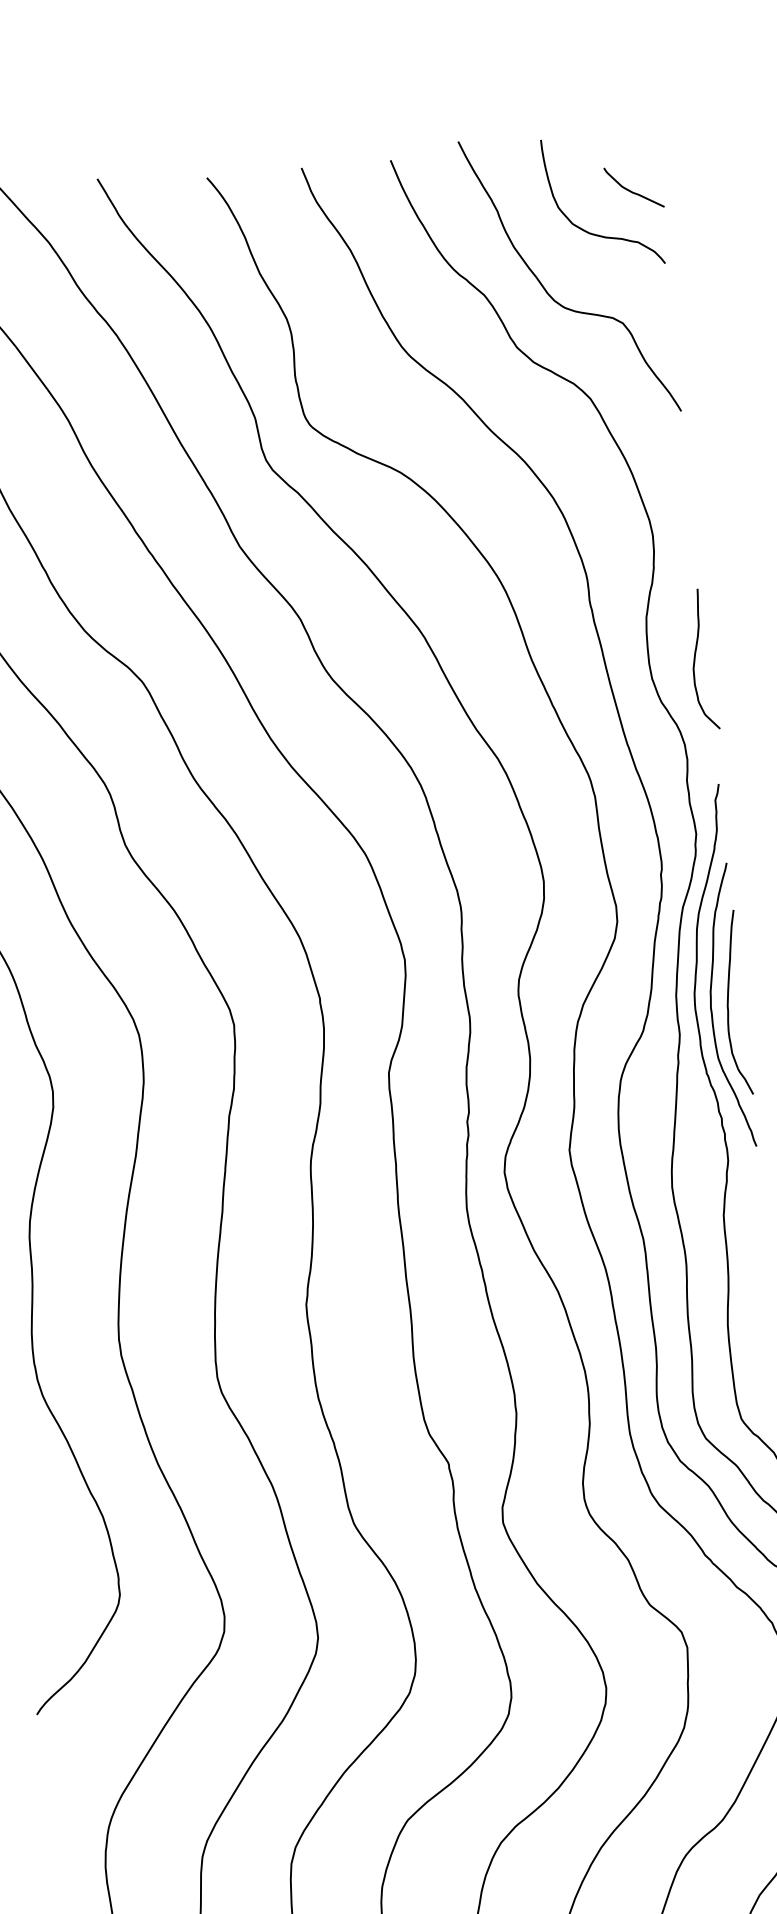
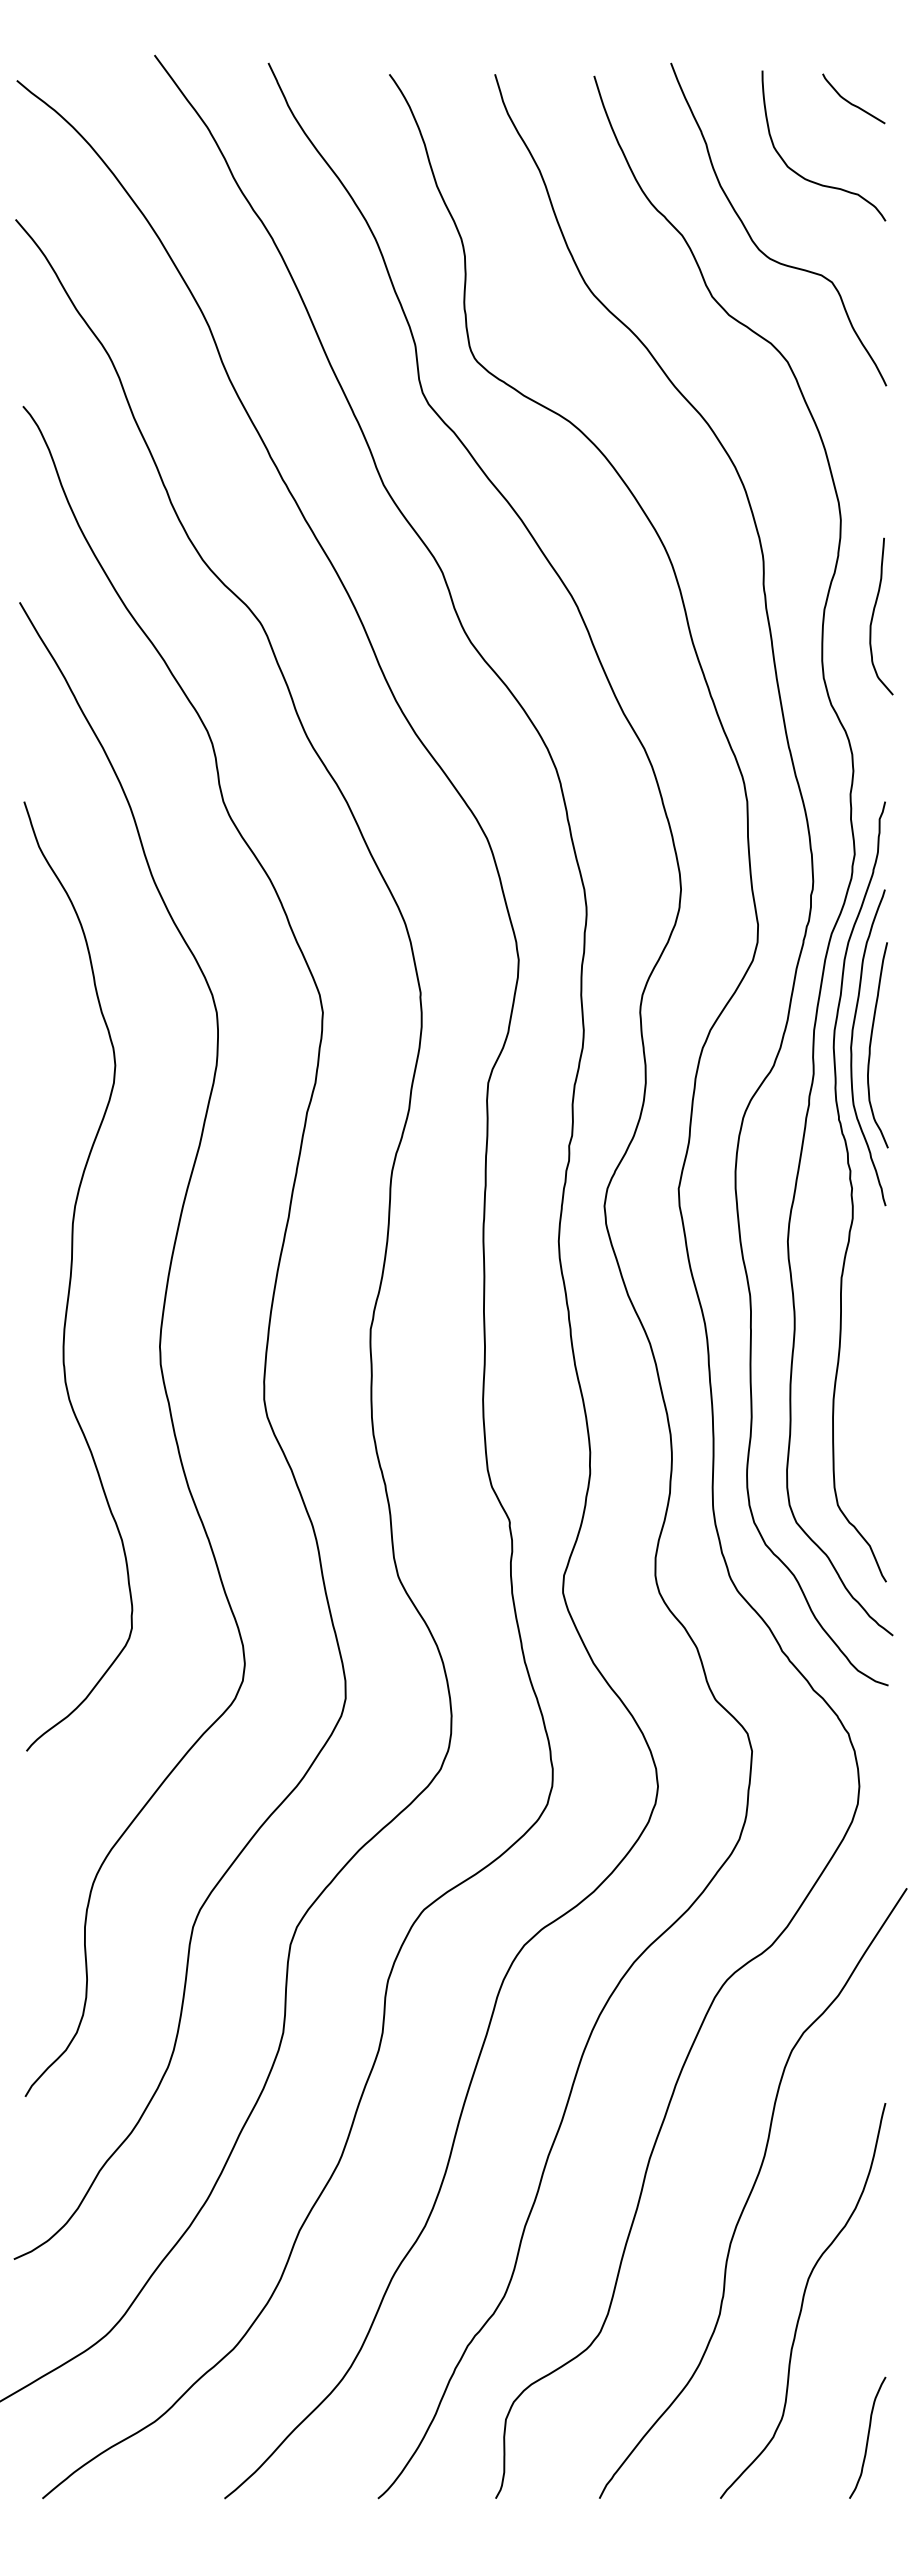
curve: (632, 191) -> (851, 102), moved
curve: (695, 657) -> (874, 613), moved

